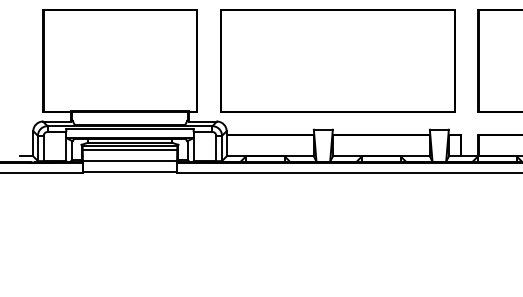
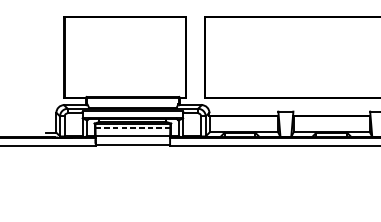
line: (130, 150) -> (133, 128), solid -> dashed

